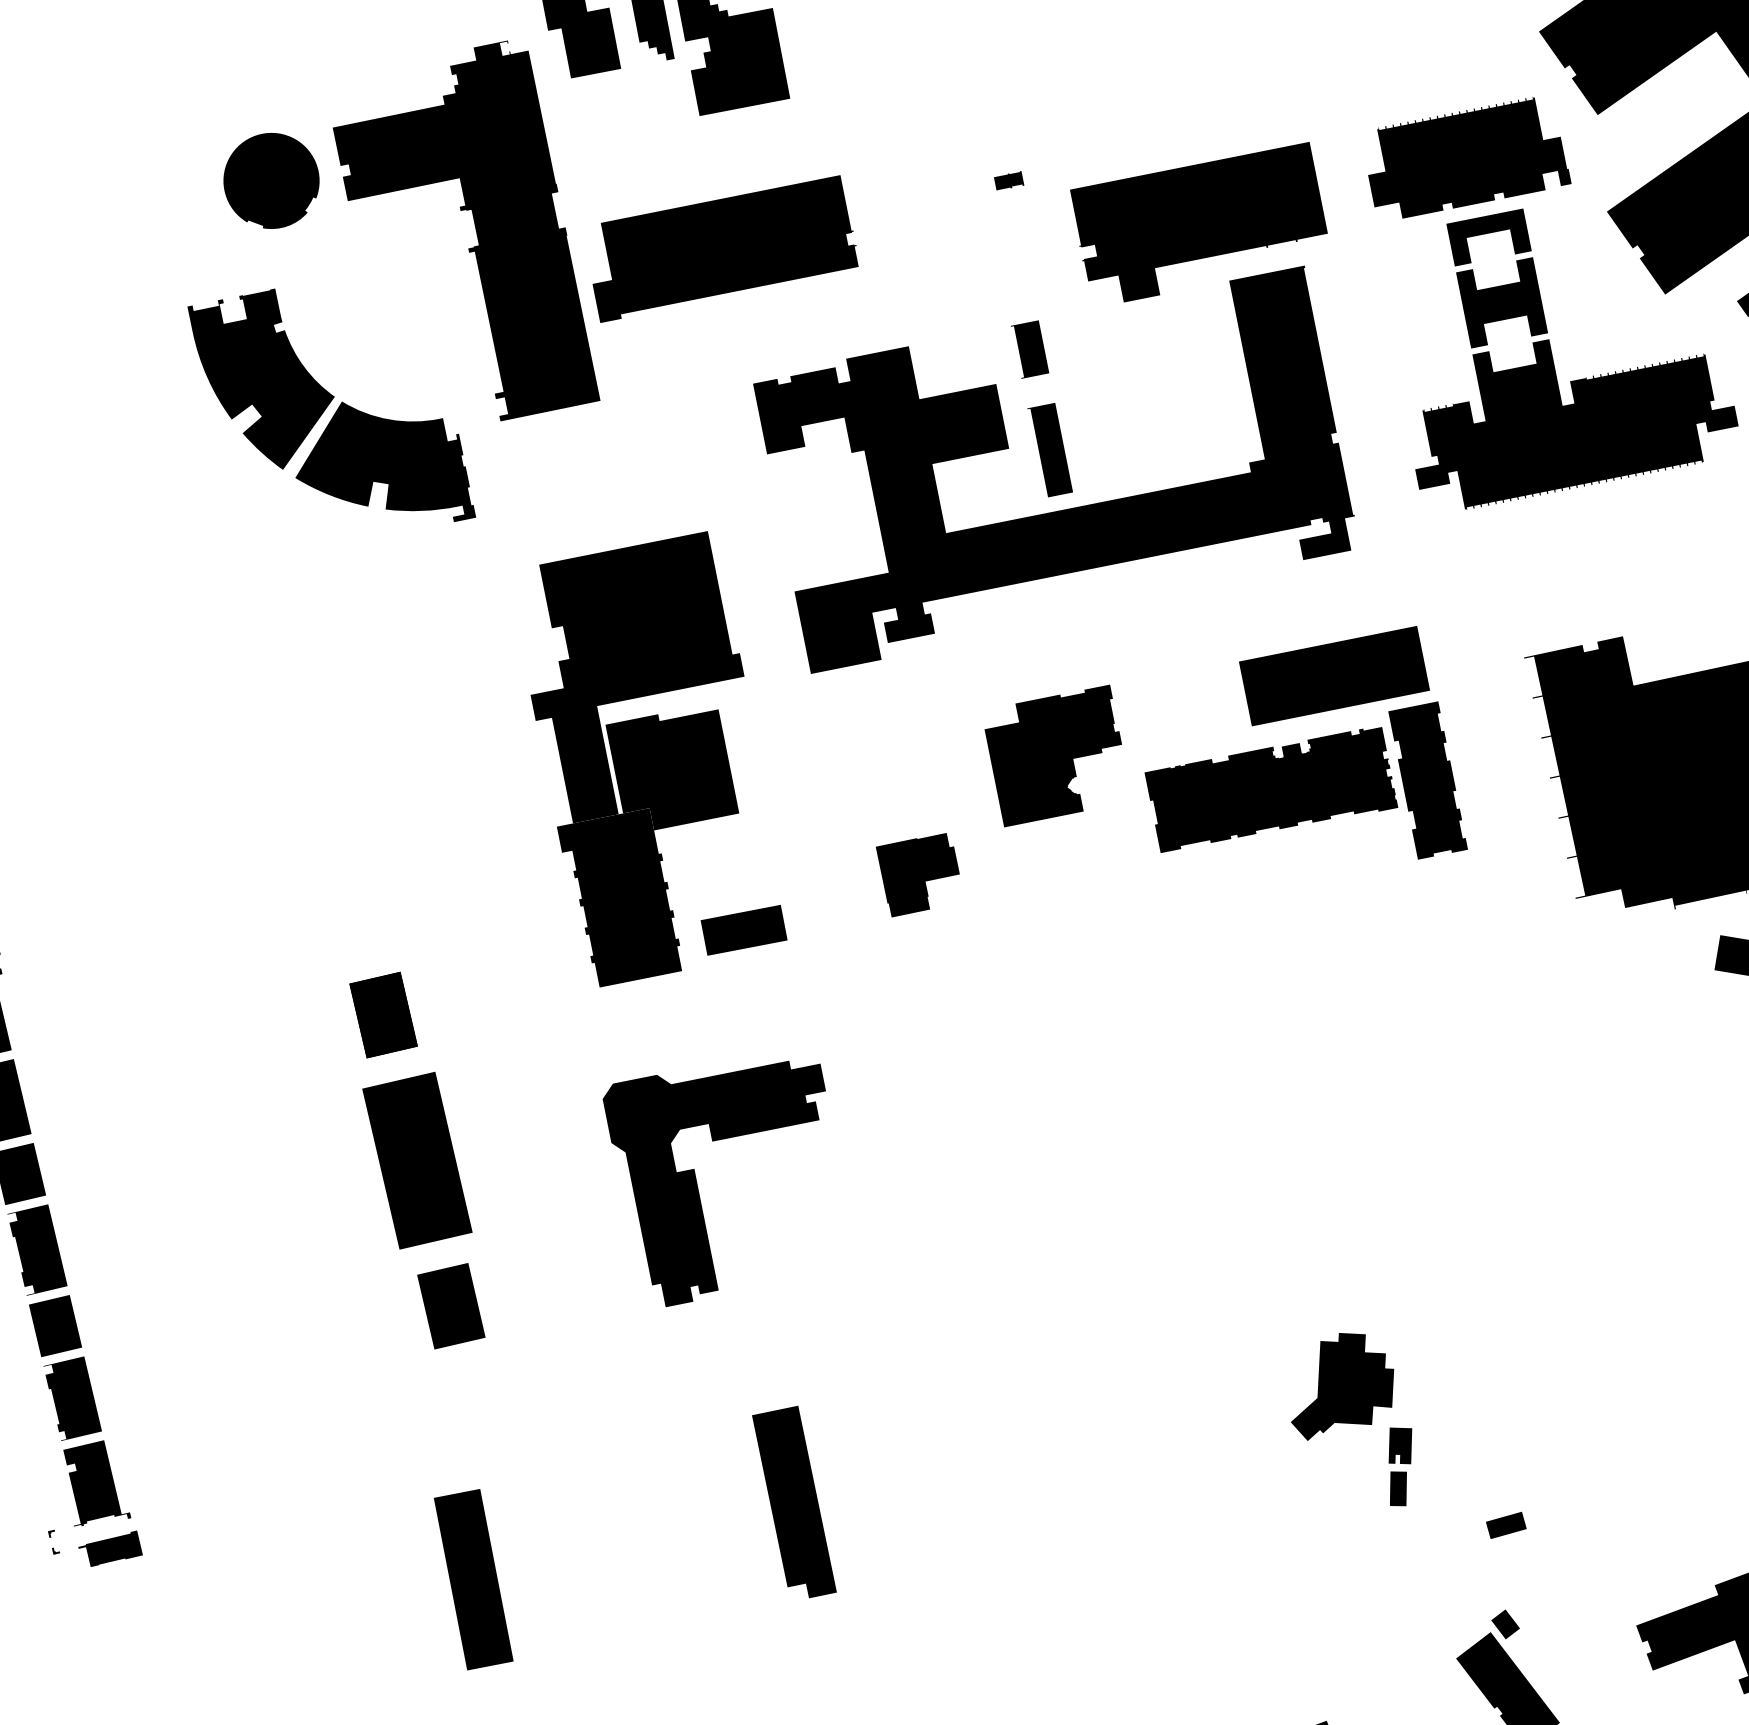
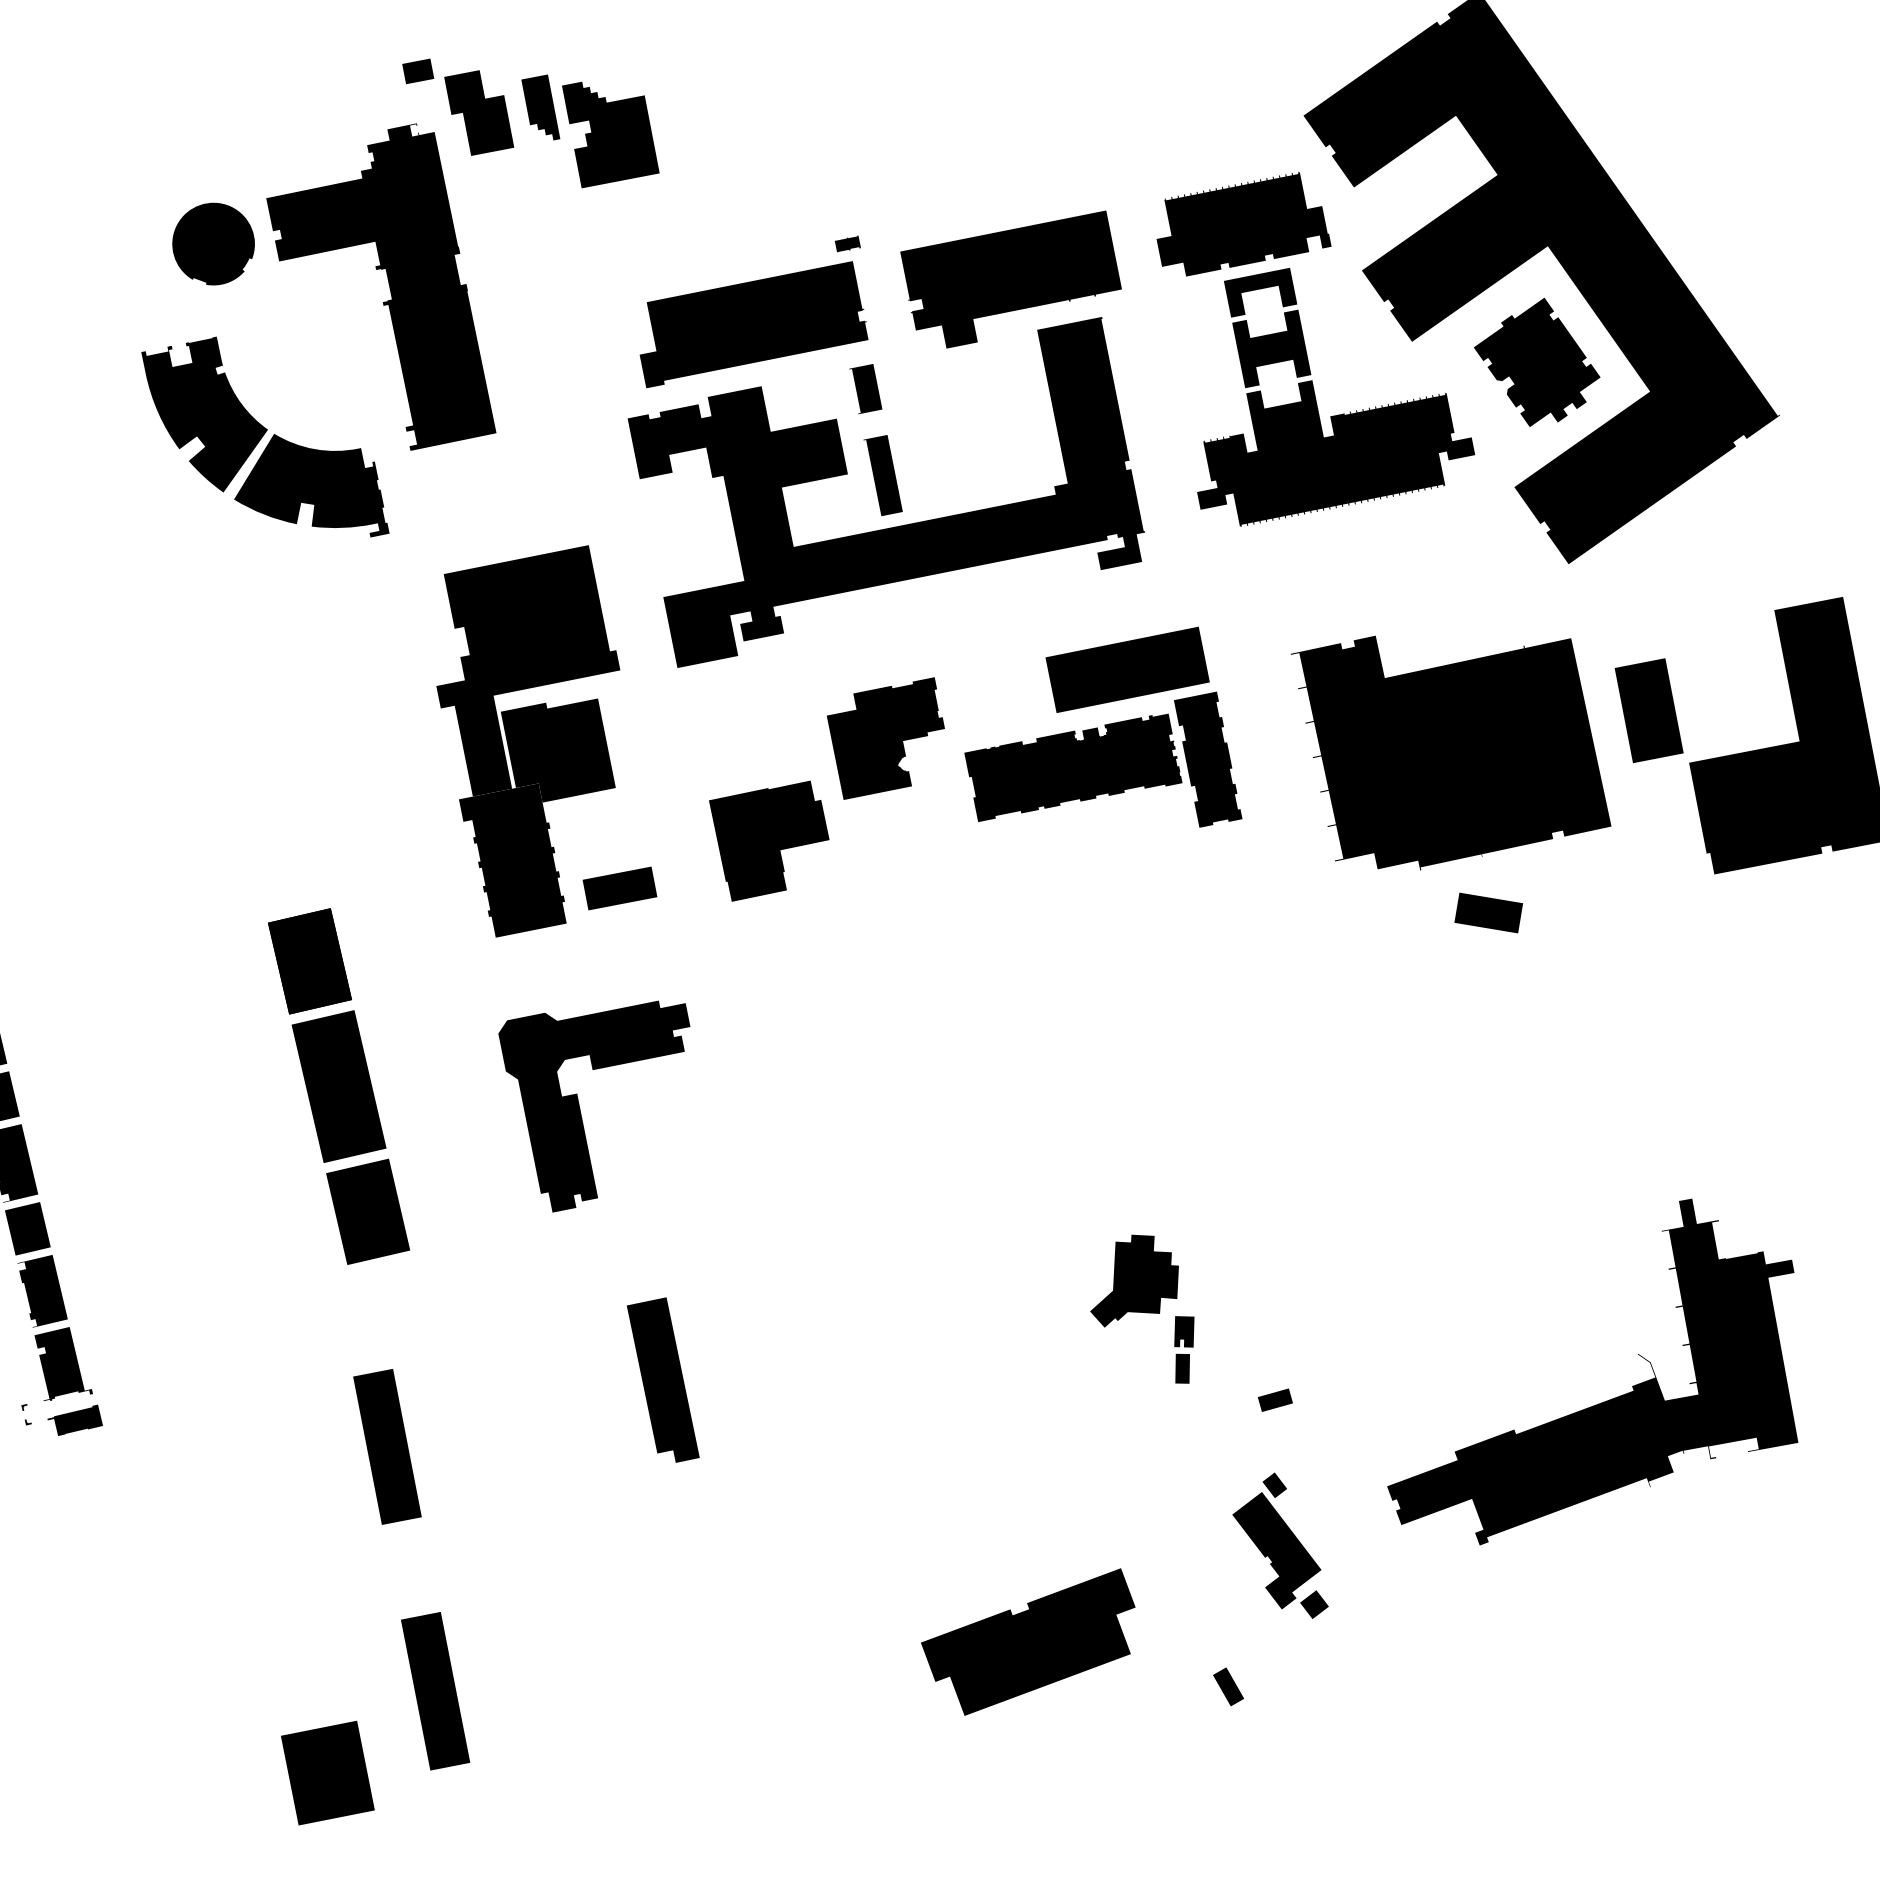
part: (724, 248) -> (753, 324), moved
part: (917, 874) -> (769, 840), size x1.67
part: (383, 1015) -> (309, 961), size x1.43
part: (451, 1305) -> (368, 1211), size x1.43

